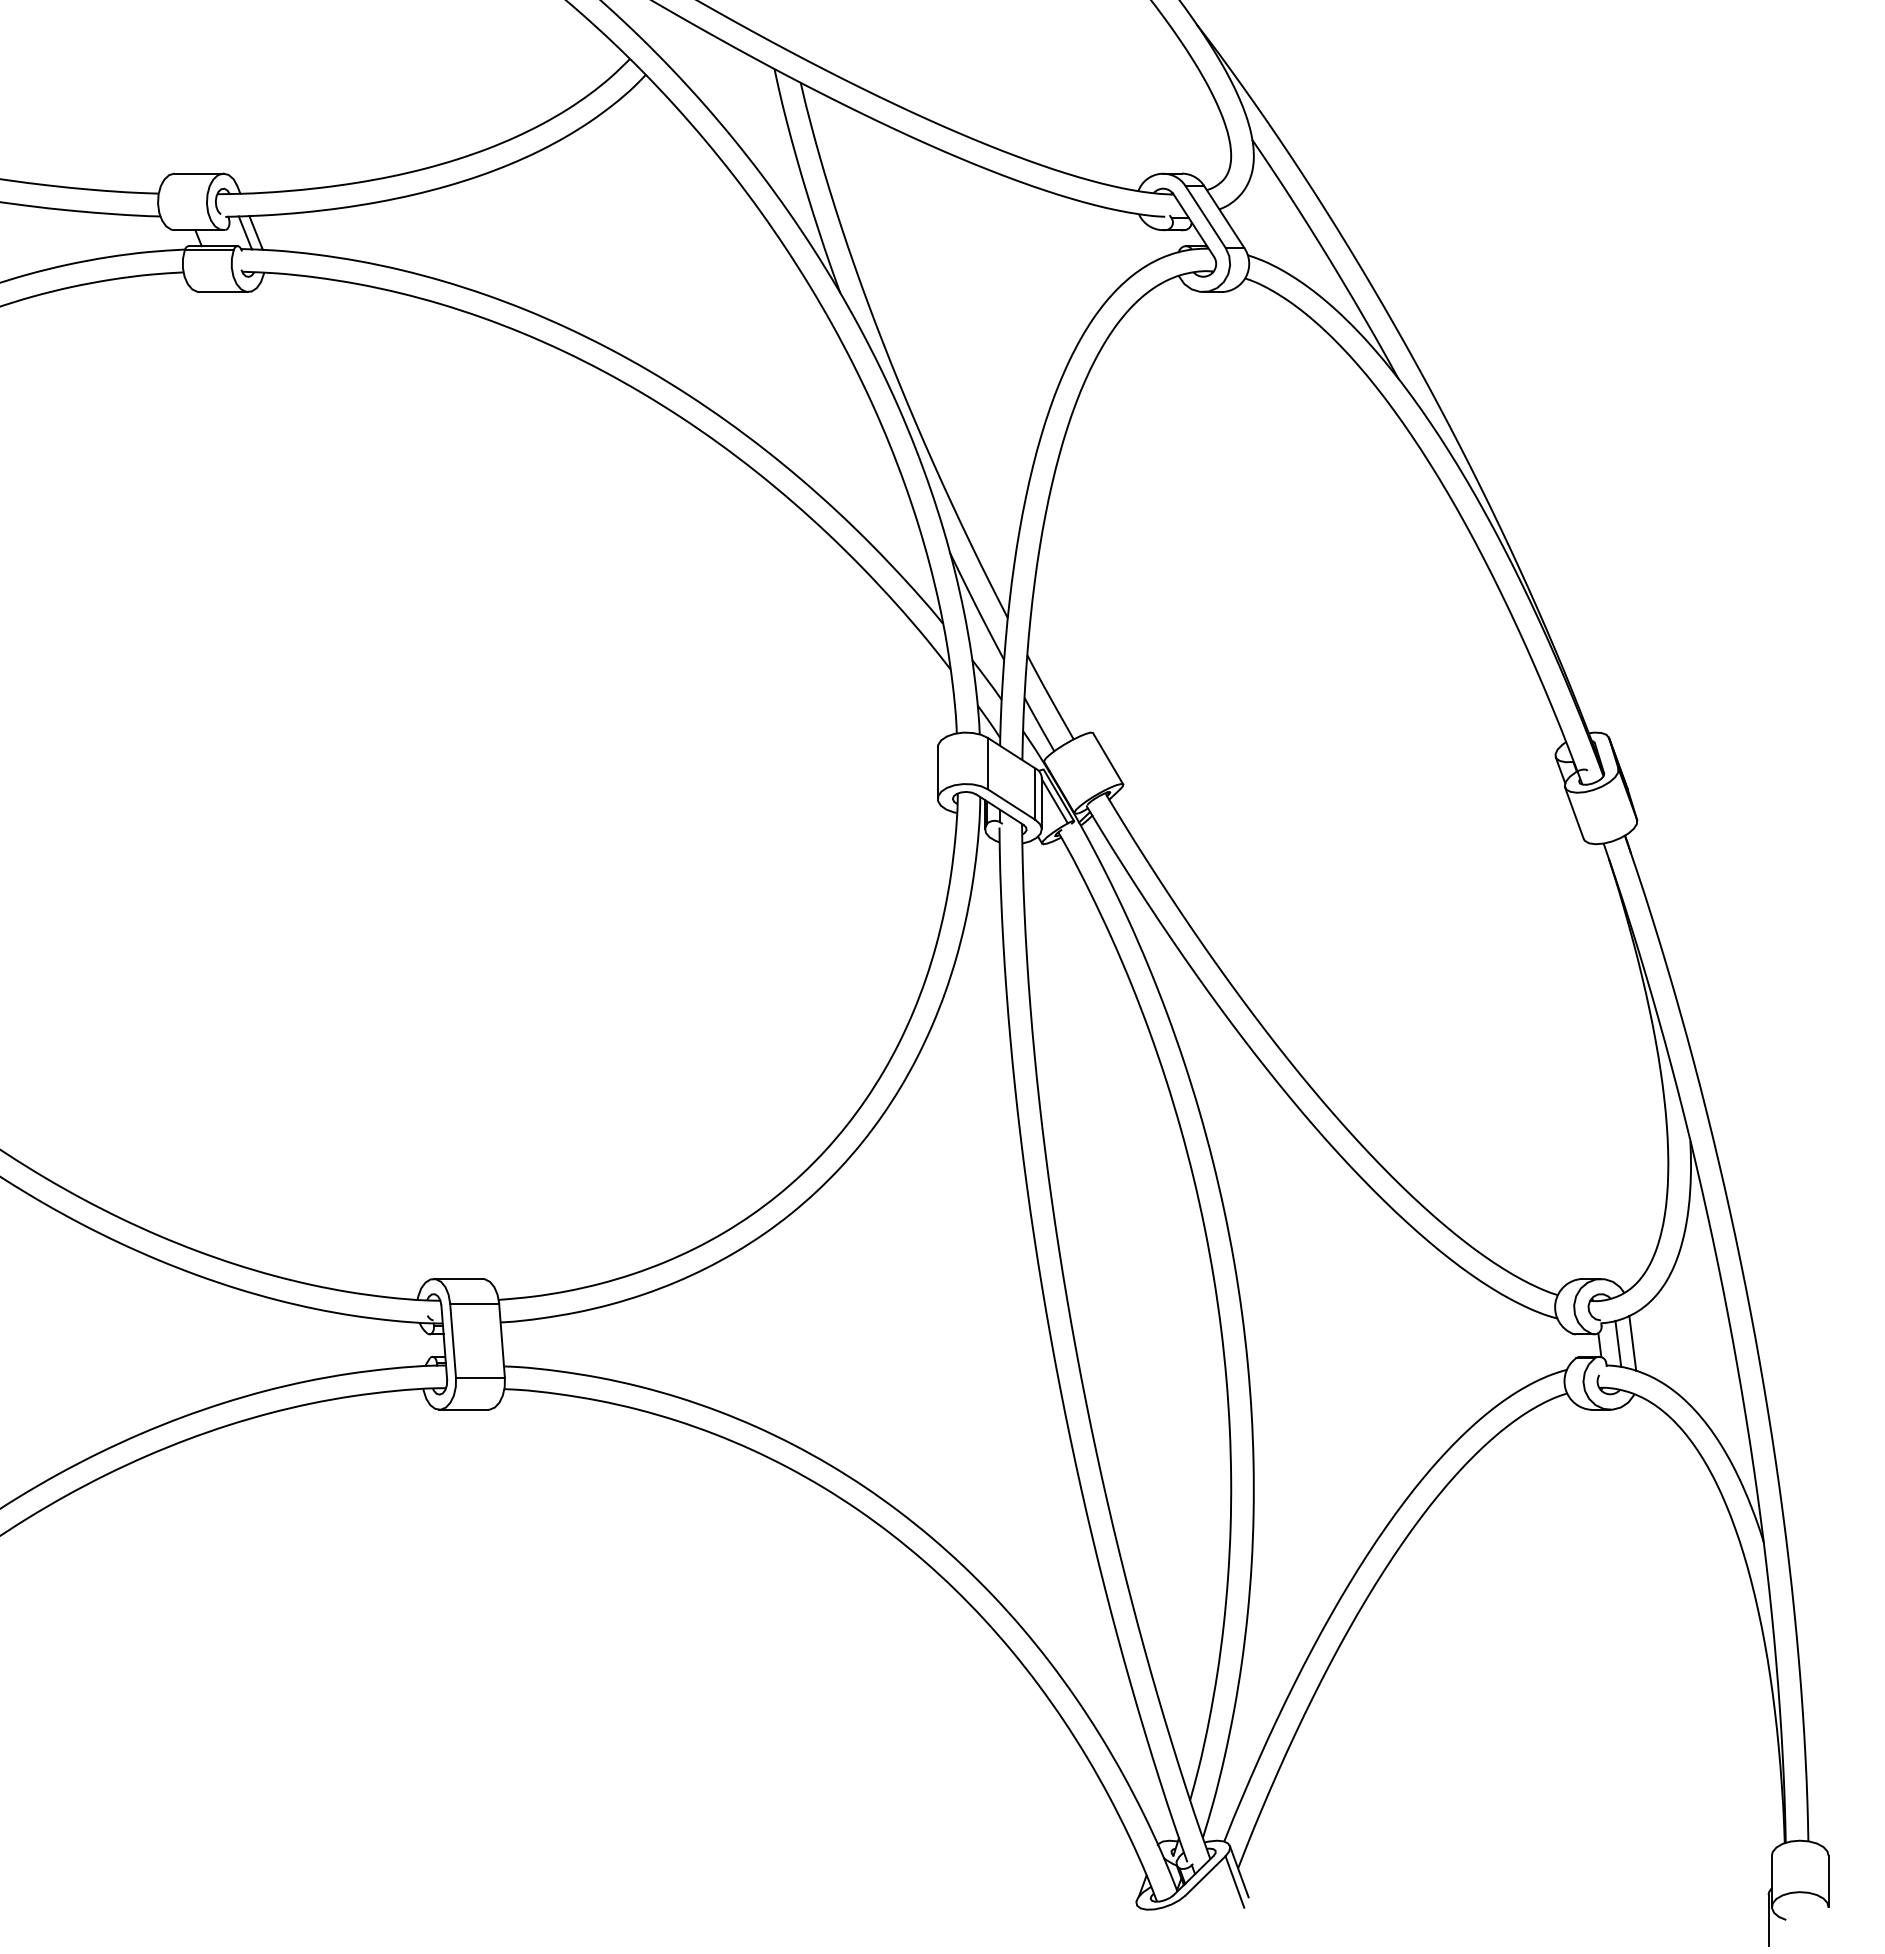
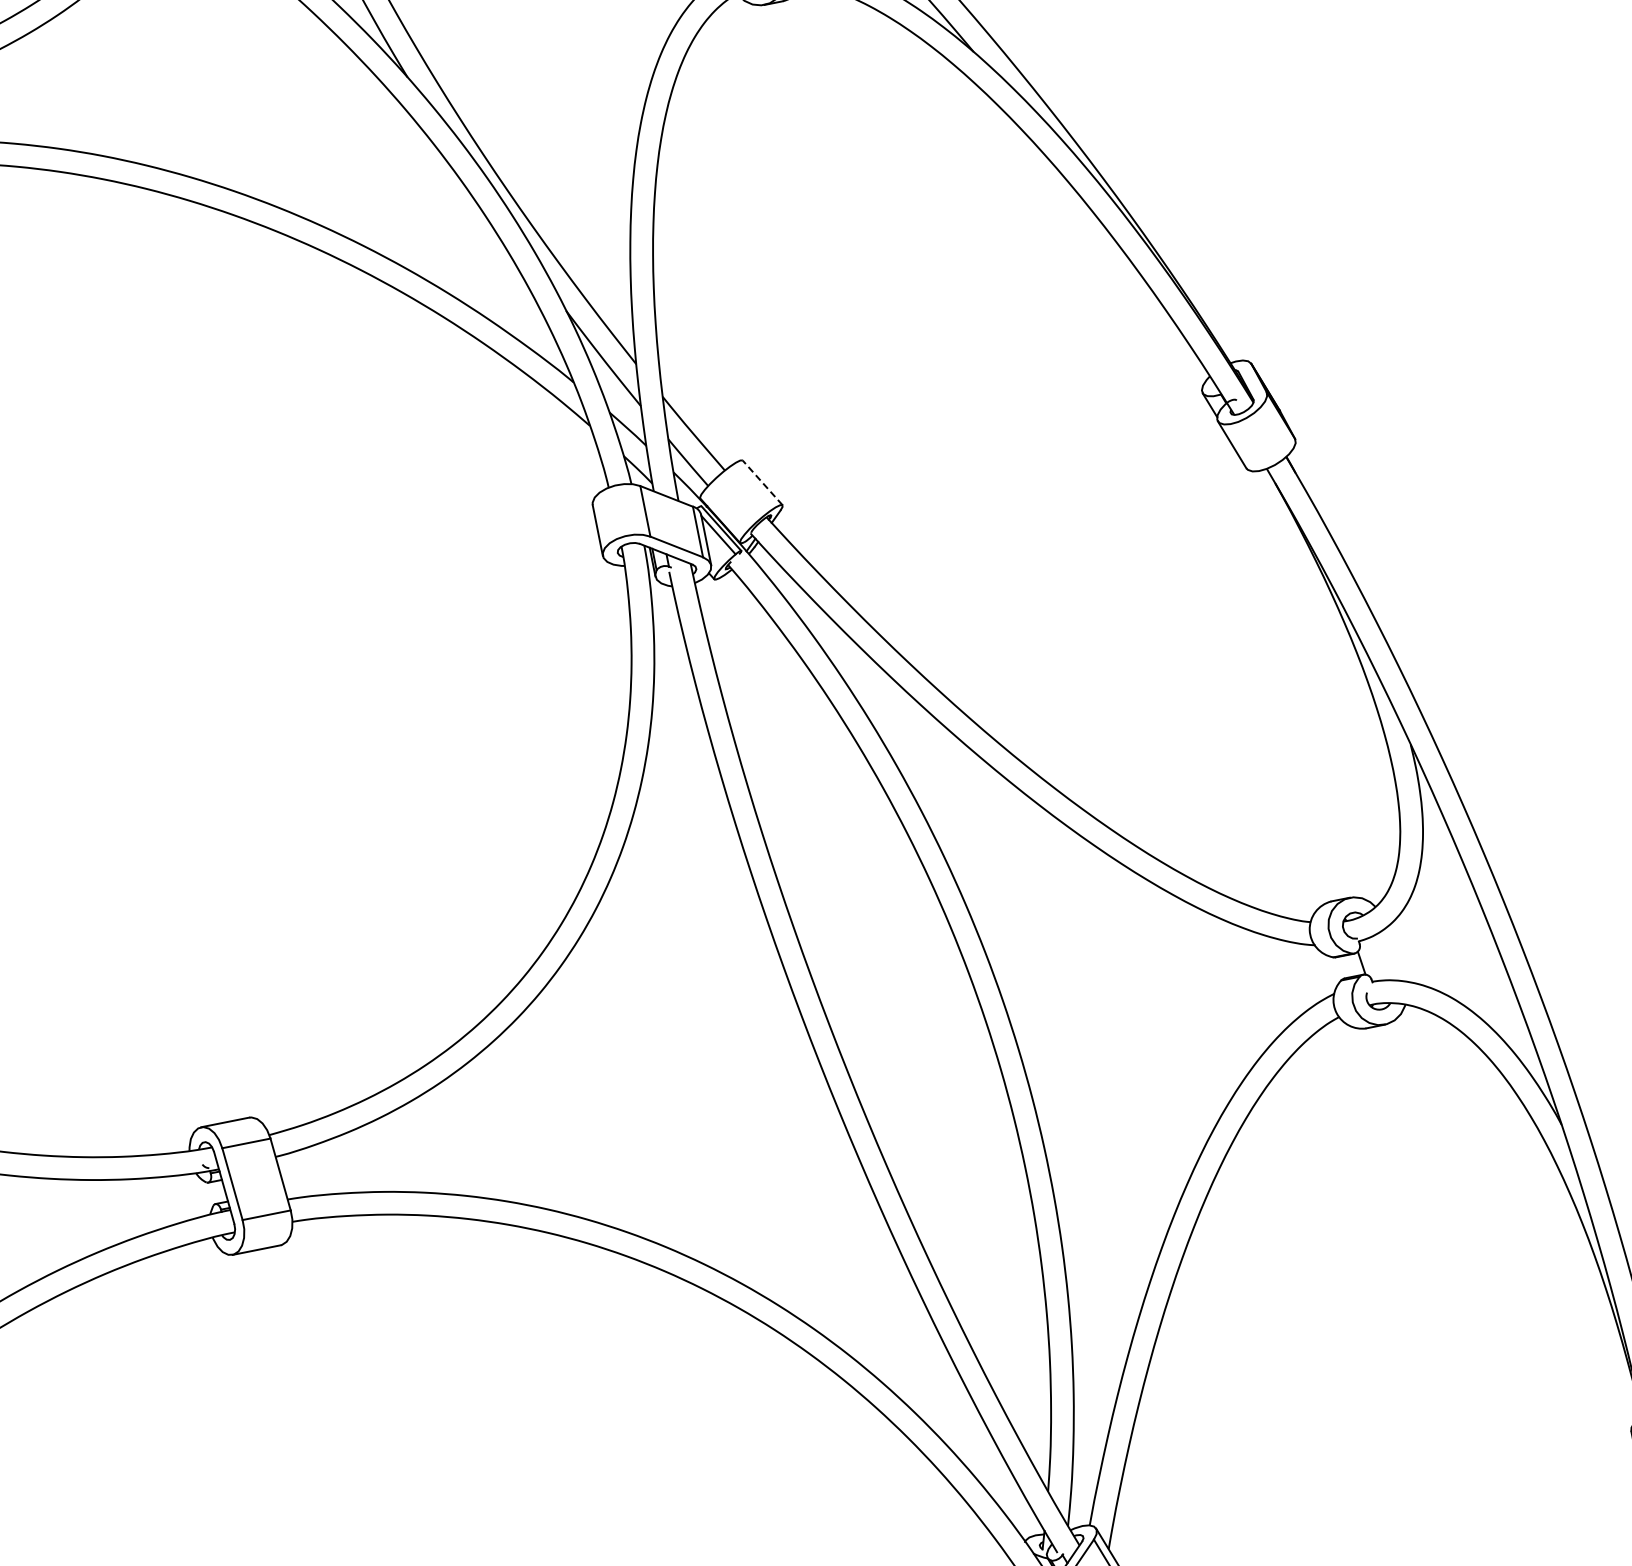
line: (1108, 758) -> (762, 482), solid -> dashed
line: (1632, 1342) -> (1393, 954), removed
line: (1618, 1343) -> (1379, 957), removed

